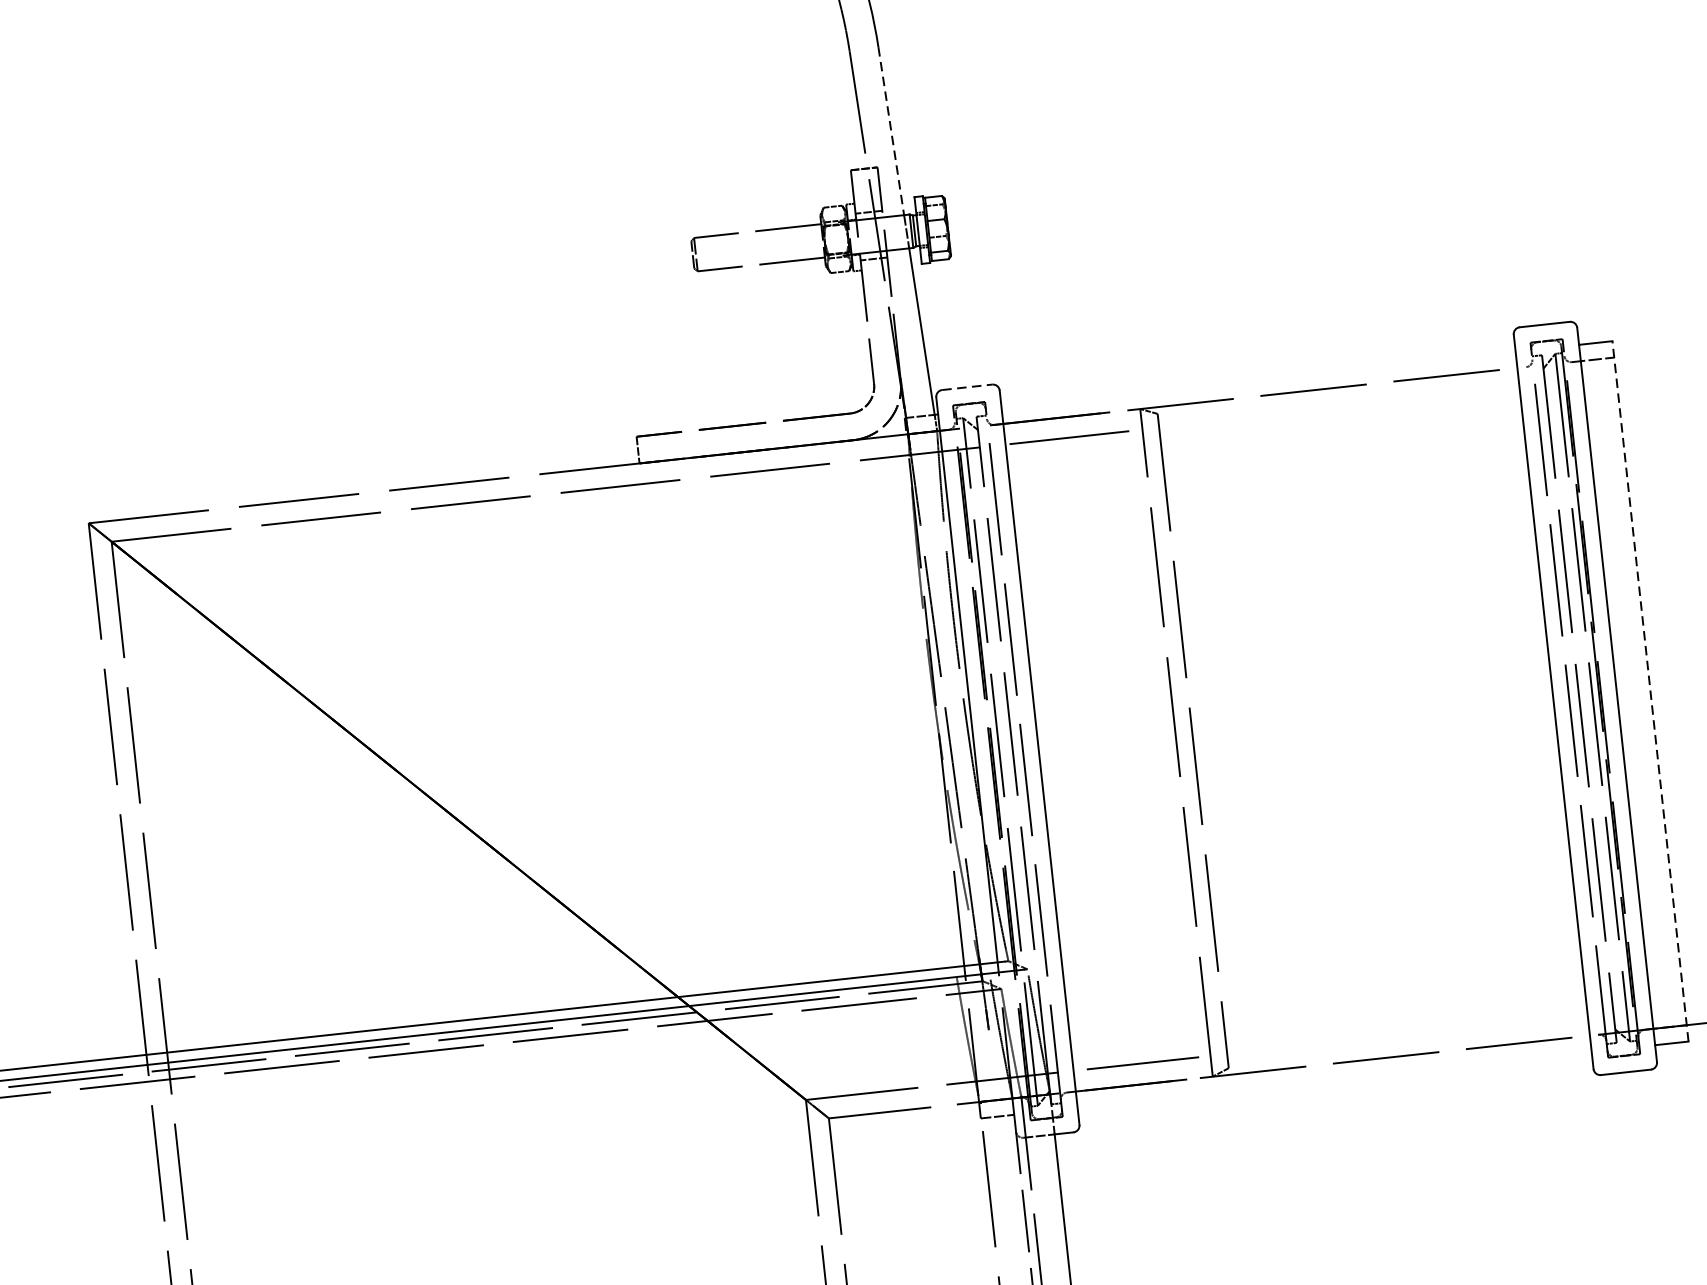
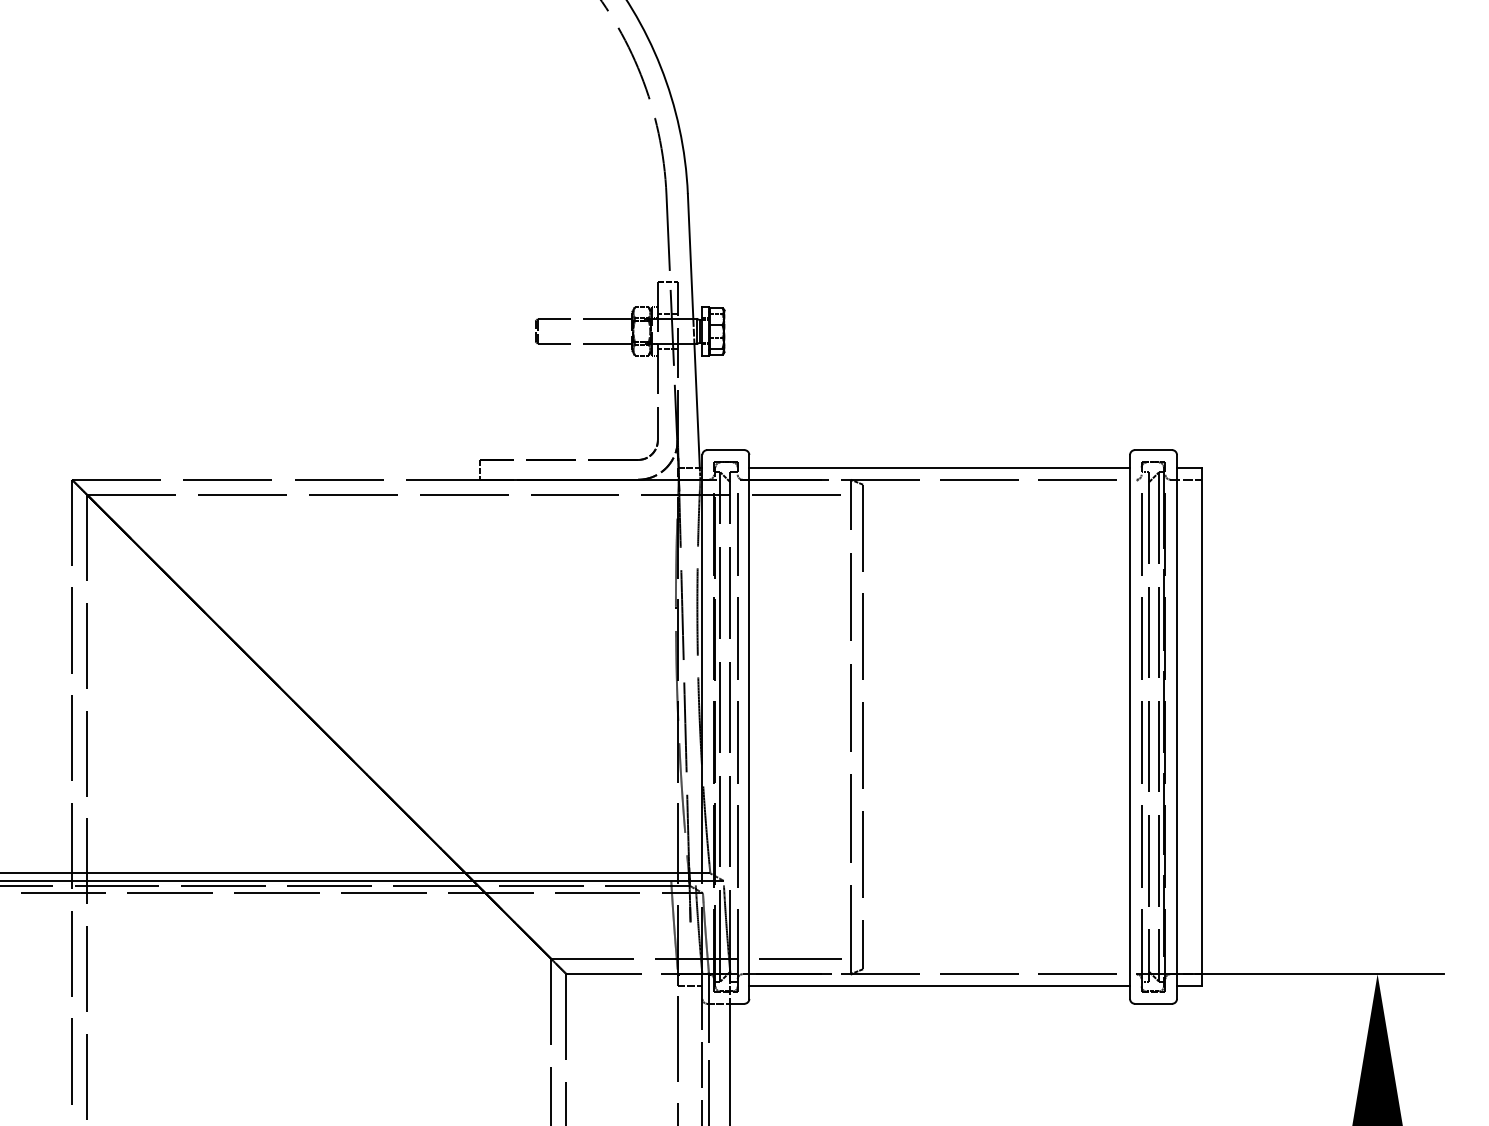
line: (891, 131) -> (690, 256), dashed -> solid
line: (1258, 379) -> (939, 467), added
line: (966, 387) -> (725, 450), dashed -> solid
line: (1650, 690) -> (1201, 726), dashed -> solid
line: (1334, 1080) -> (939, 986), added

